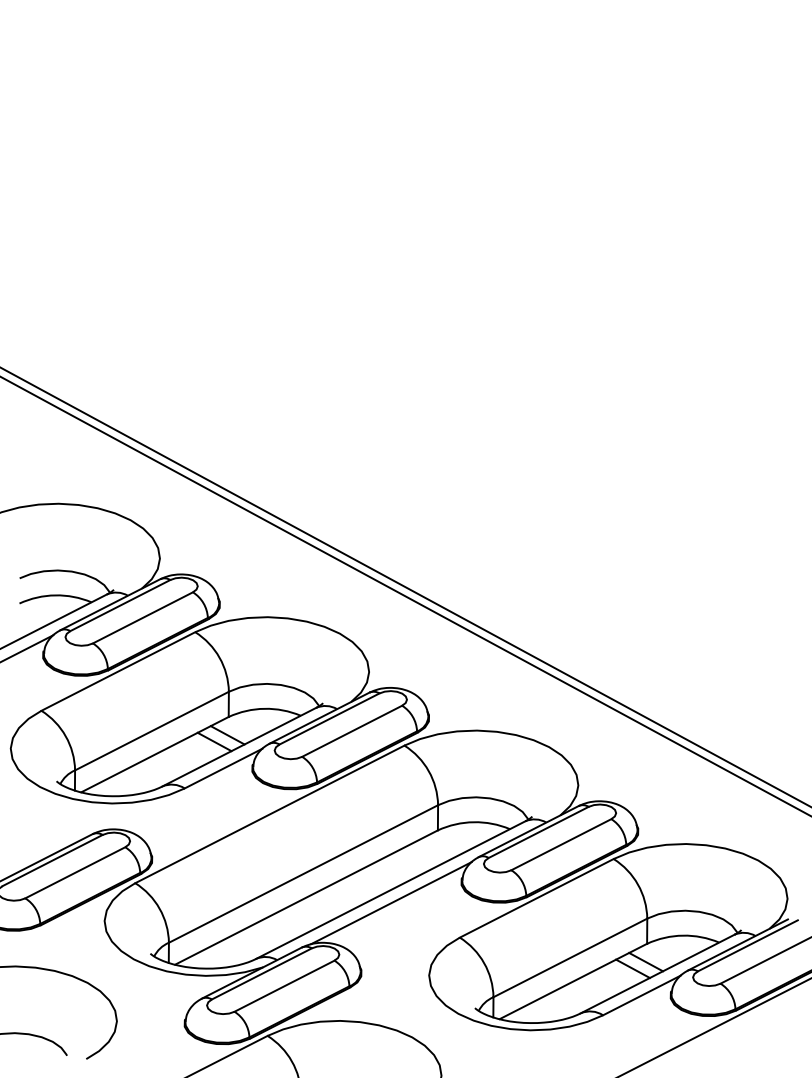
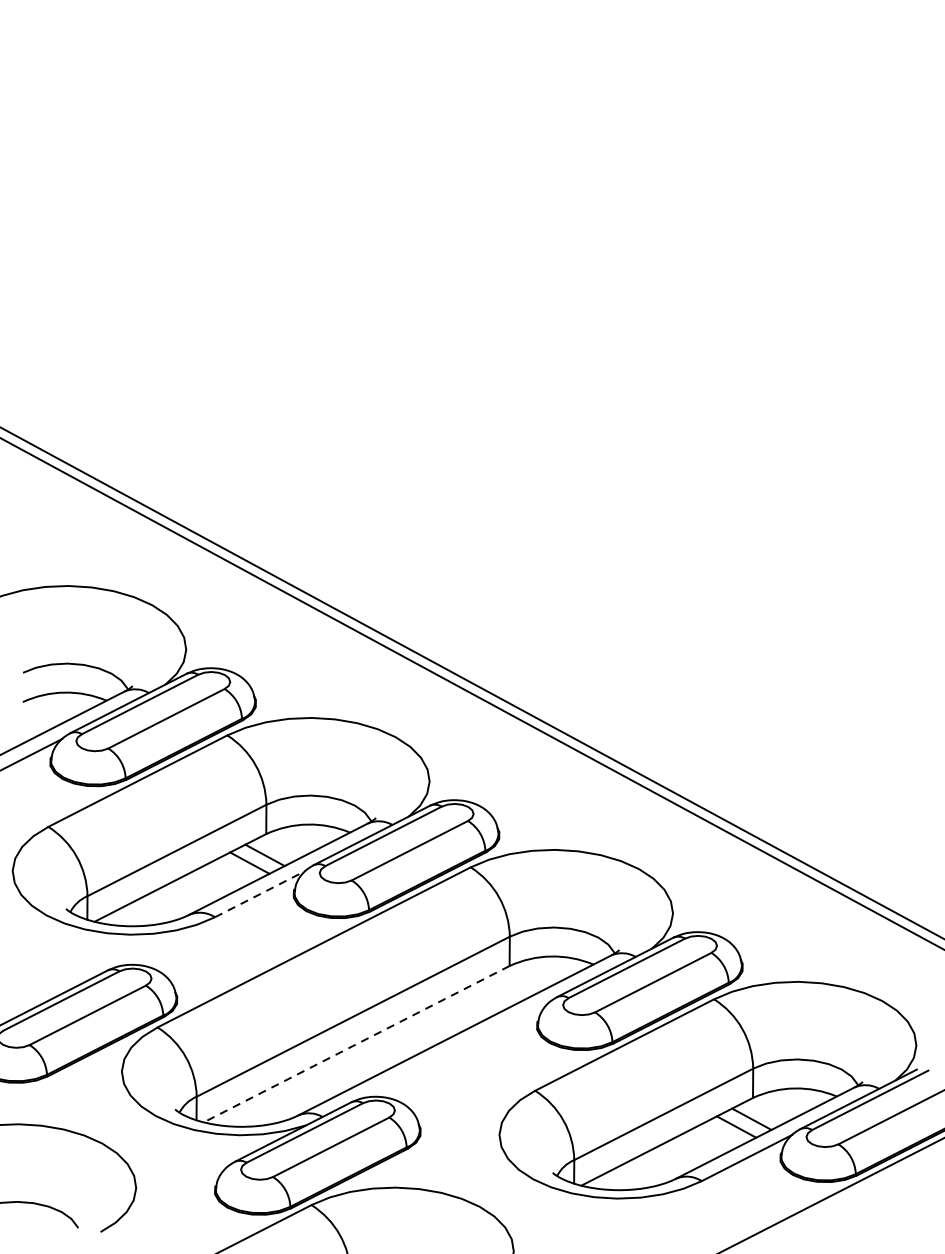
line: (223, 768) -> (260, 894), solid -> dashed
line: (306, 897) -> (356, 1044), solid -> dashed
line: (391, 903) -> (455, 1051), removed

